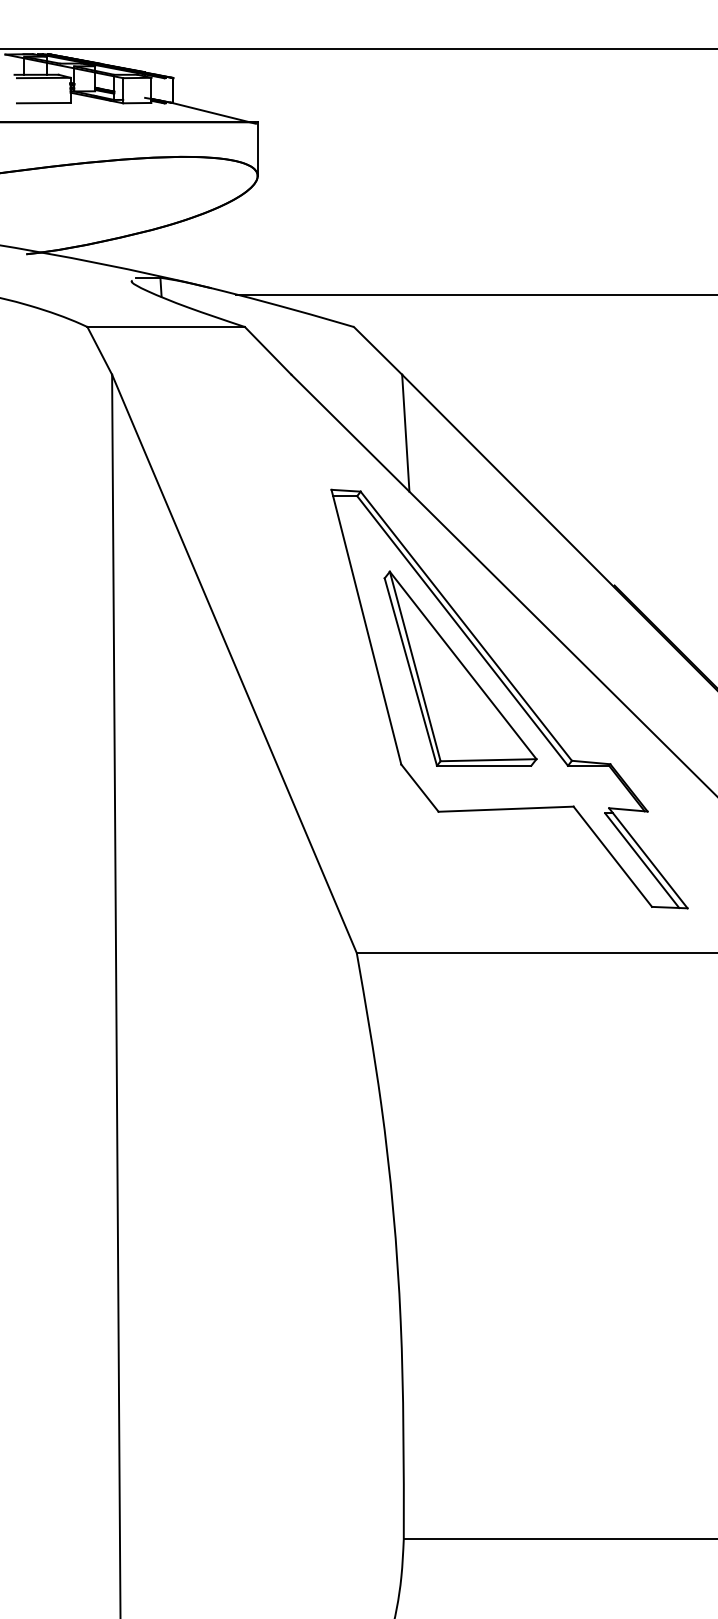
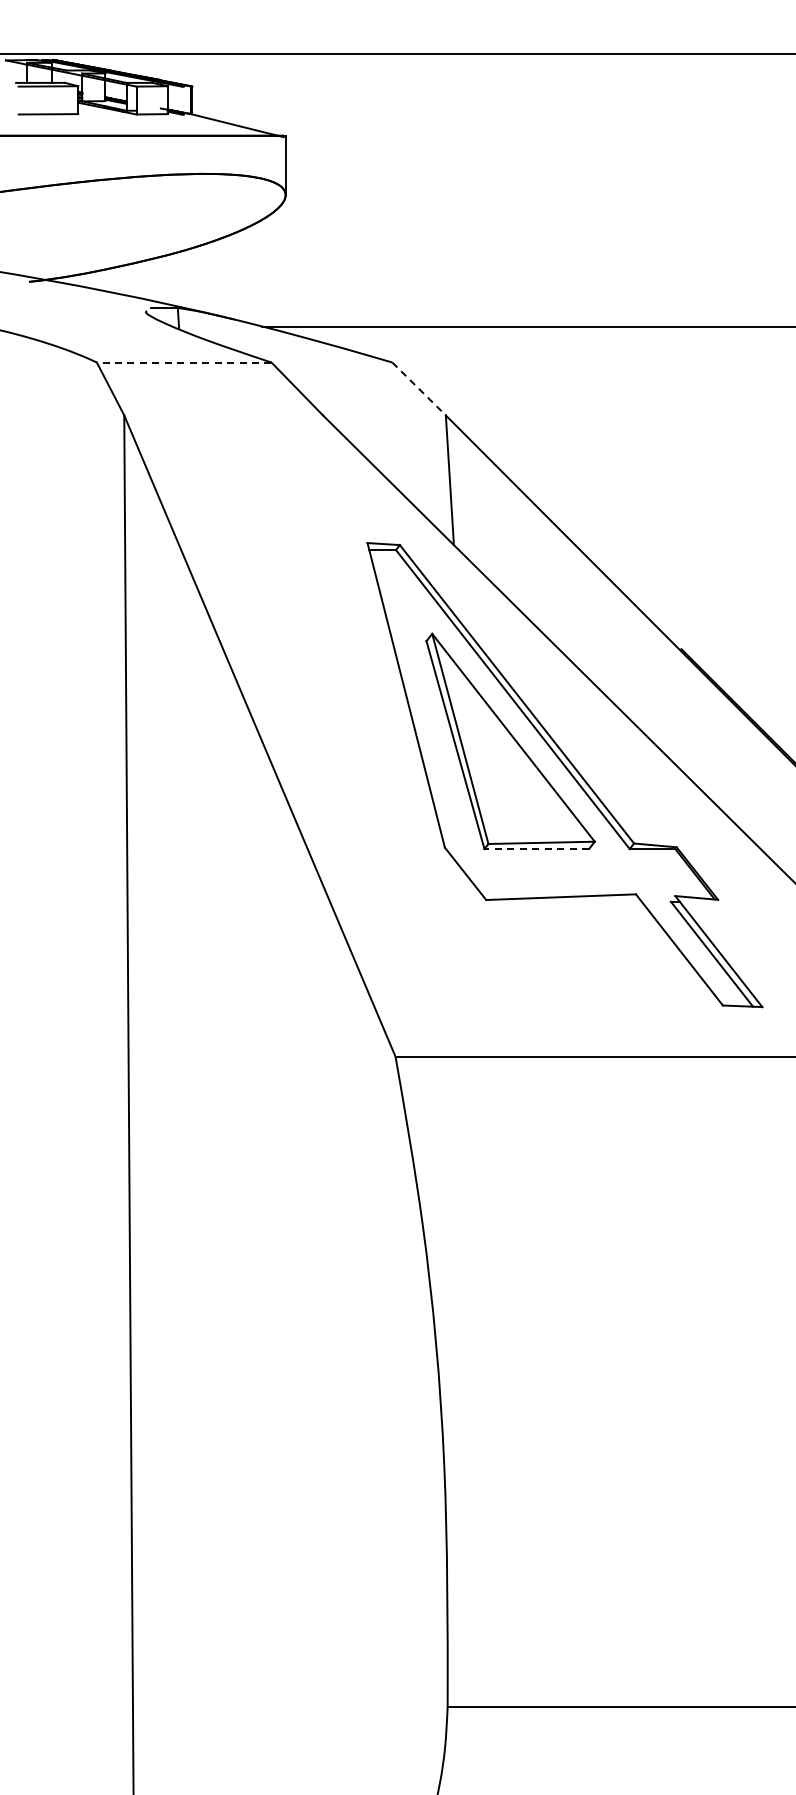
line: (165, 326) -> (183, 362), solid -> dashed
line: (378, 350) -> (419, 388), solid -> dashed
line: (483, 766) -> (536, 849), solid -> dashed

